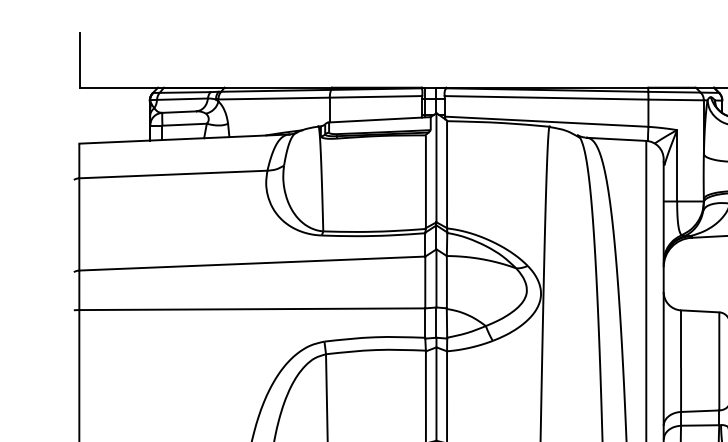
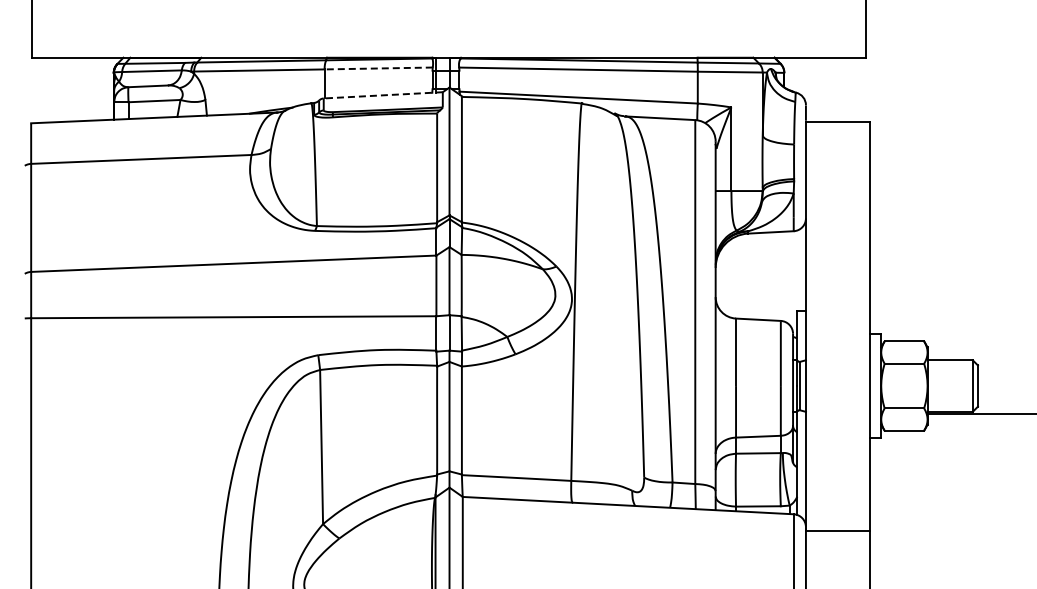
line: (375, 96) -> (378, 68), solid -> dashed
line: (379, 119) -> (382, 95), solid -> dashed

